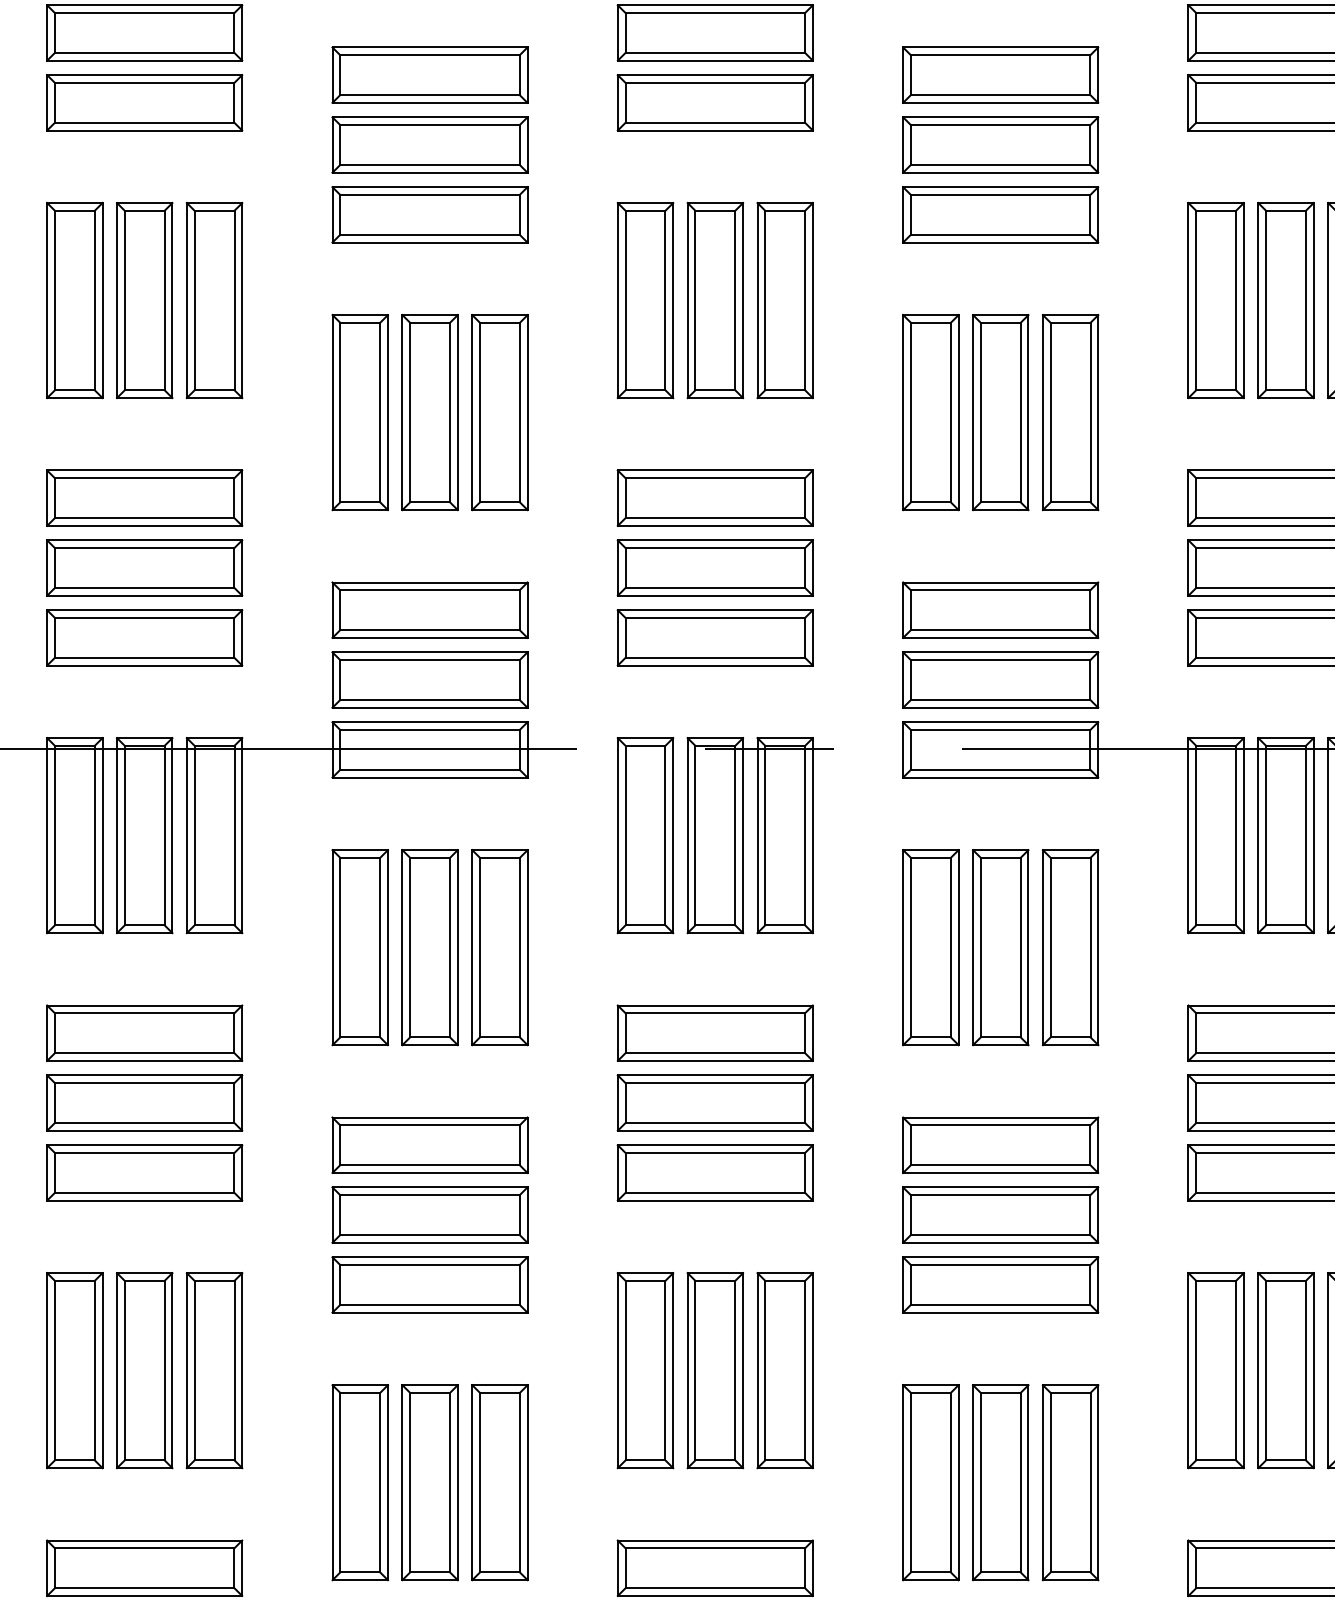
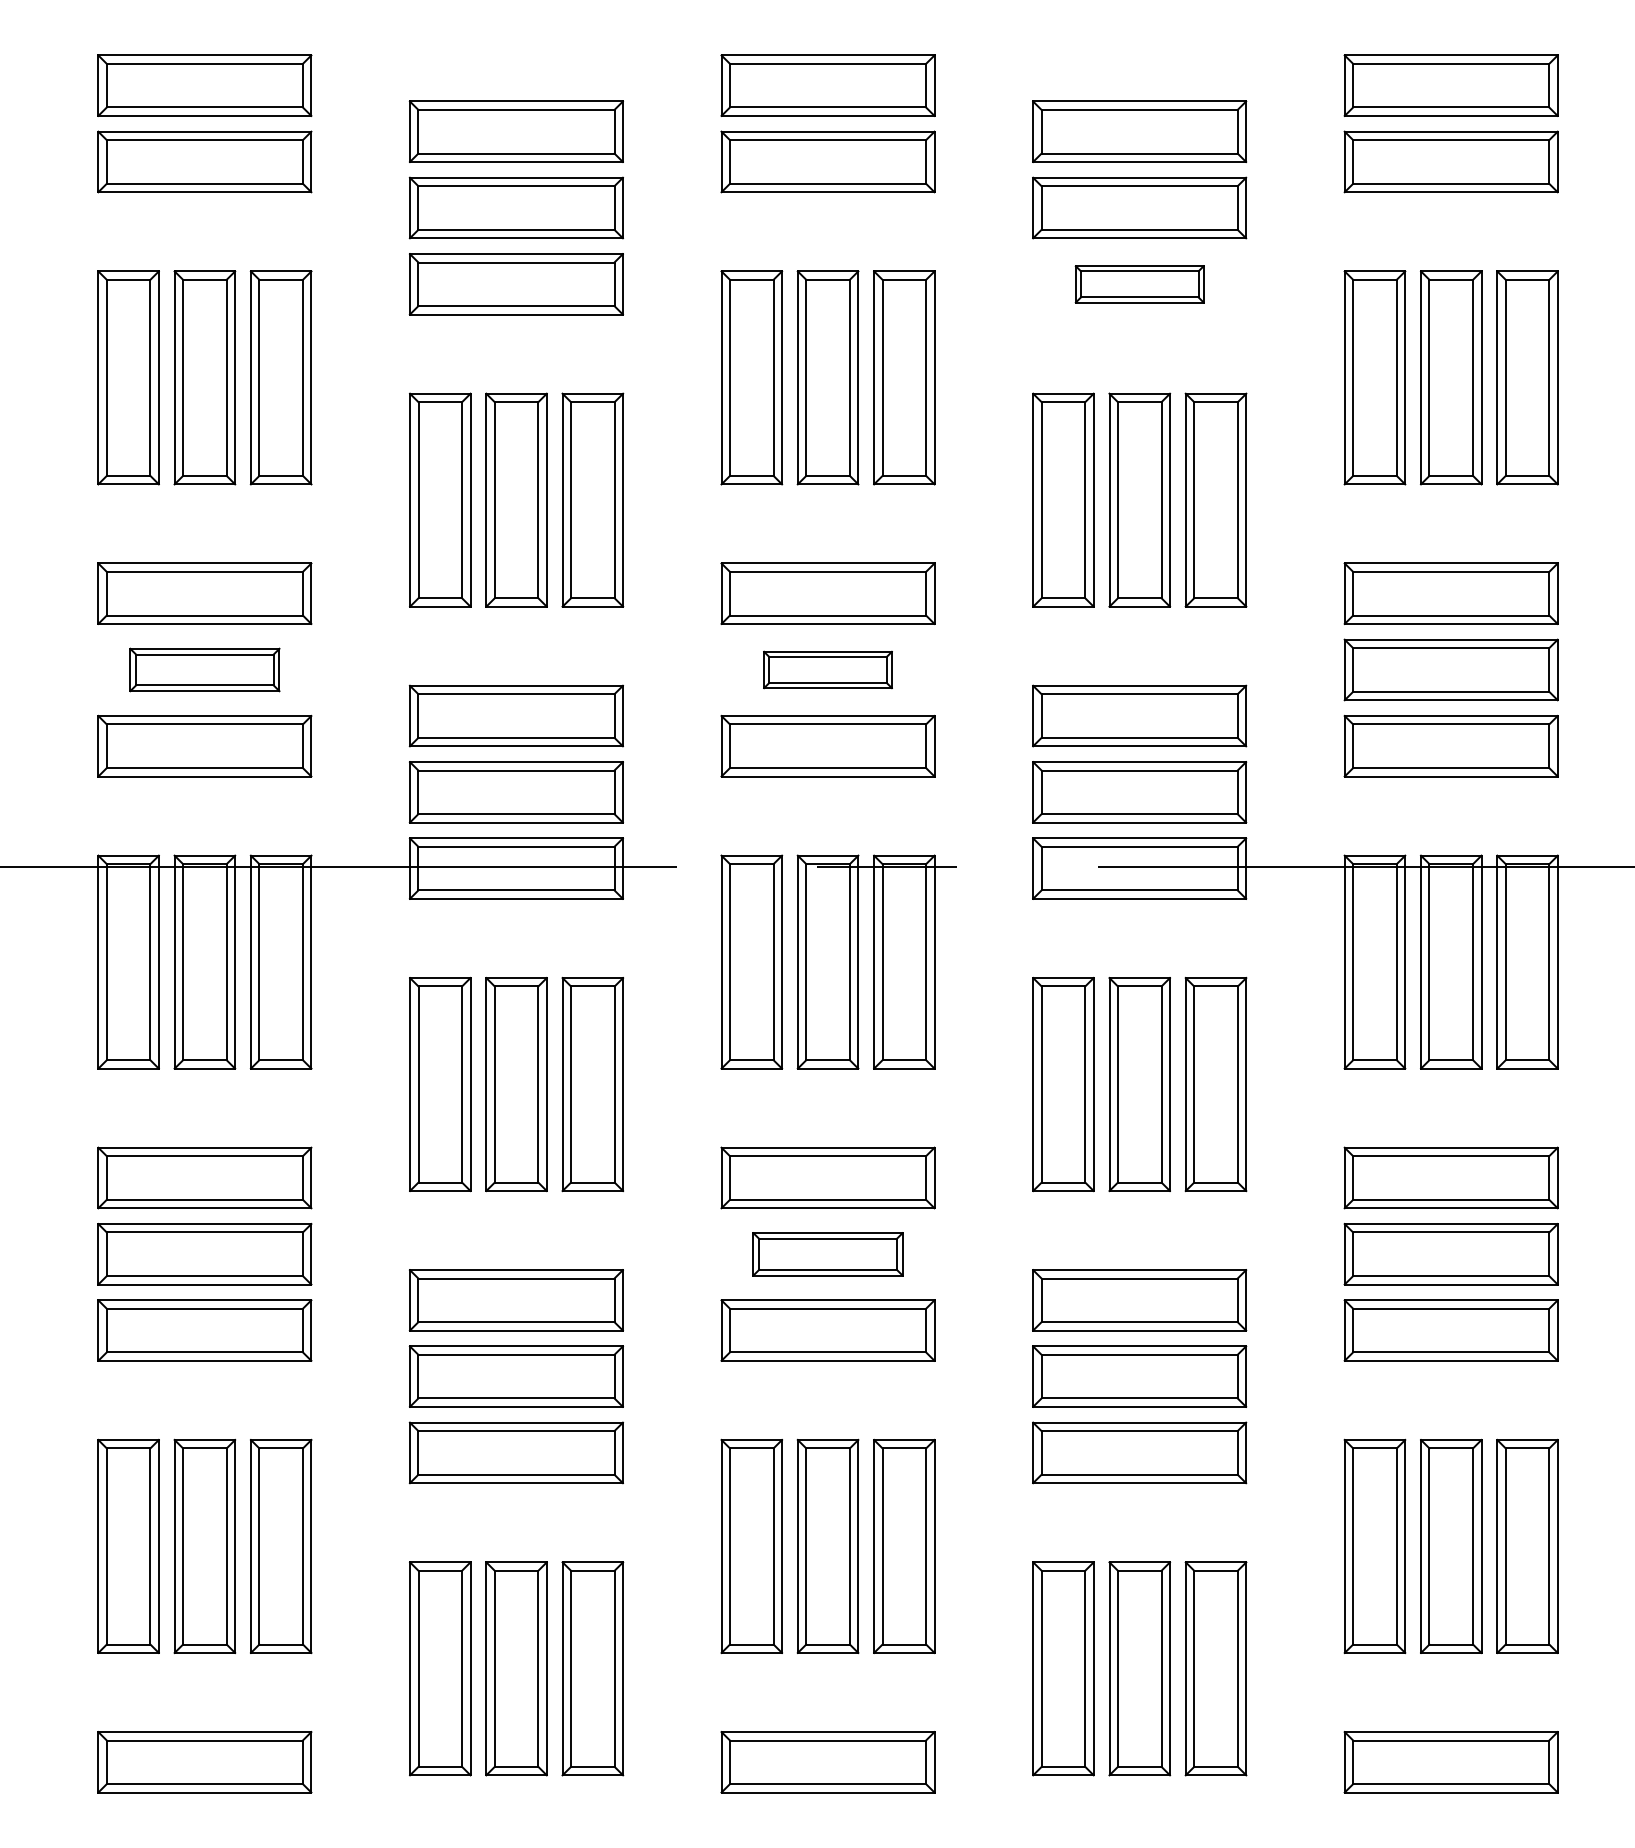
part: (1000, 215) -> (1139, 284), size x0.6
part: (144, 567) -> (204, 669), size x0.7
part: (714, 567) -> (827, 669), size x0.6
part: (714, 1103) -> (827, 1254), size x0.7

